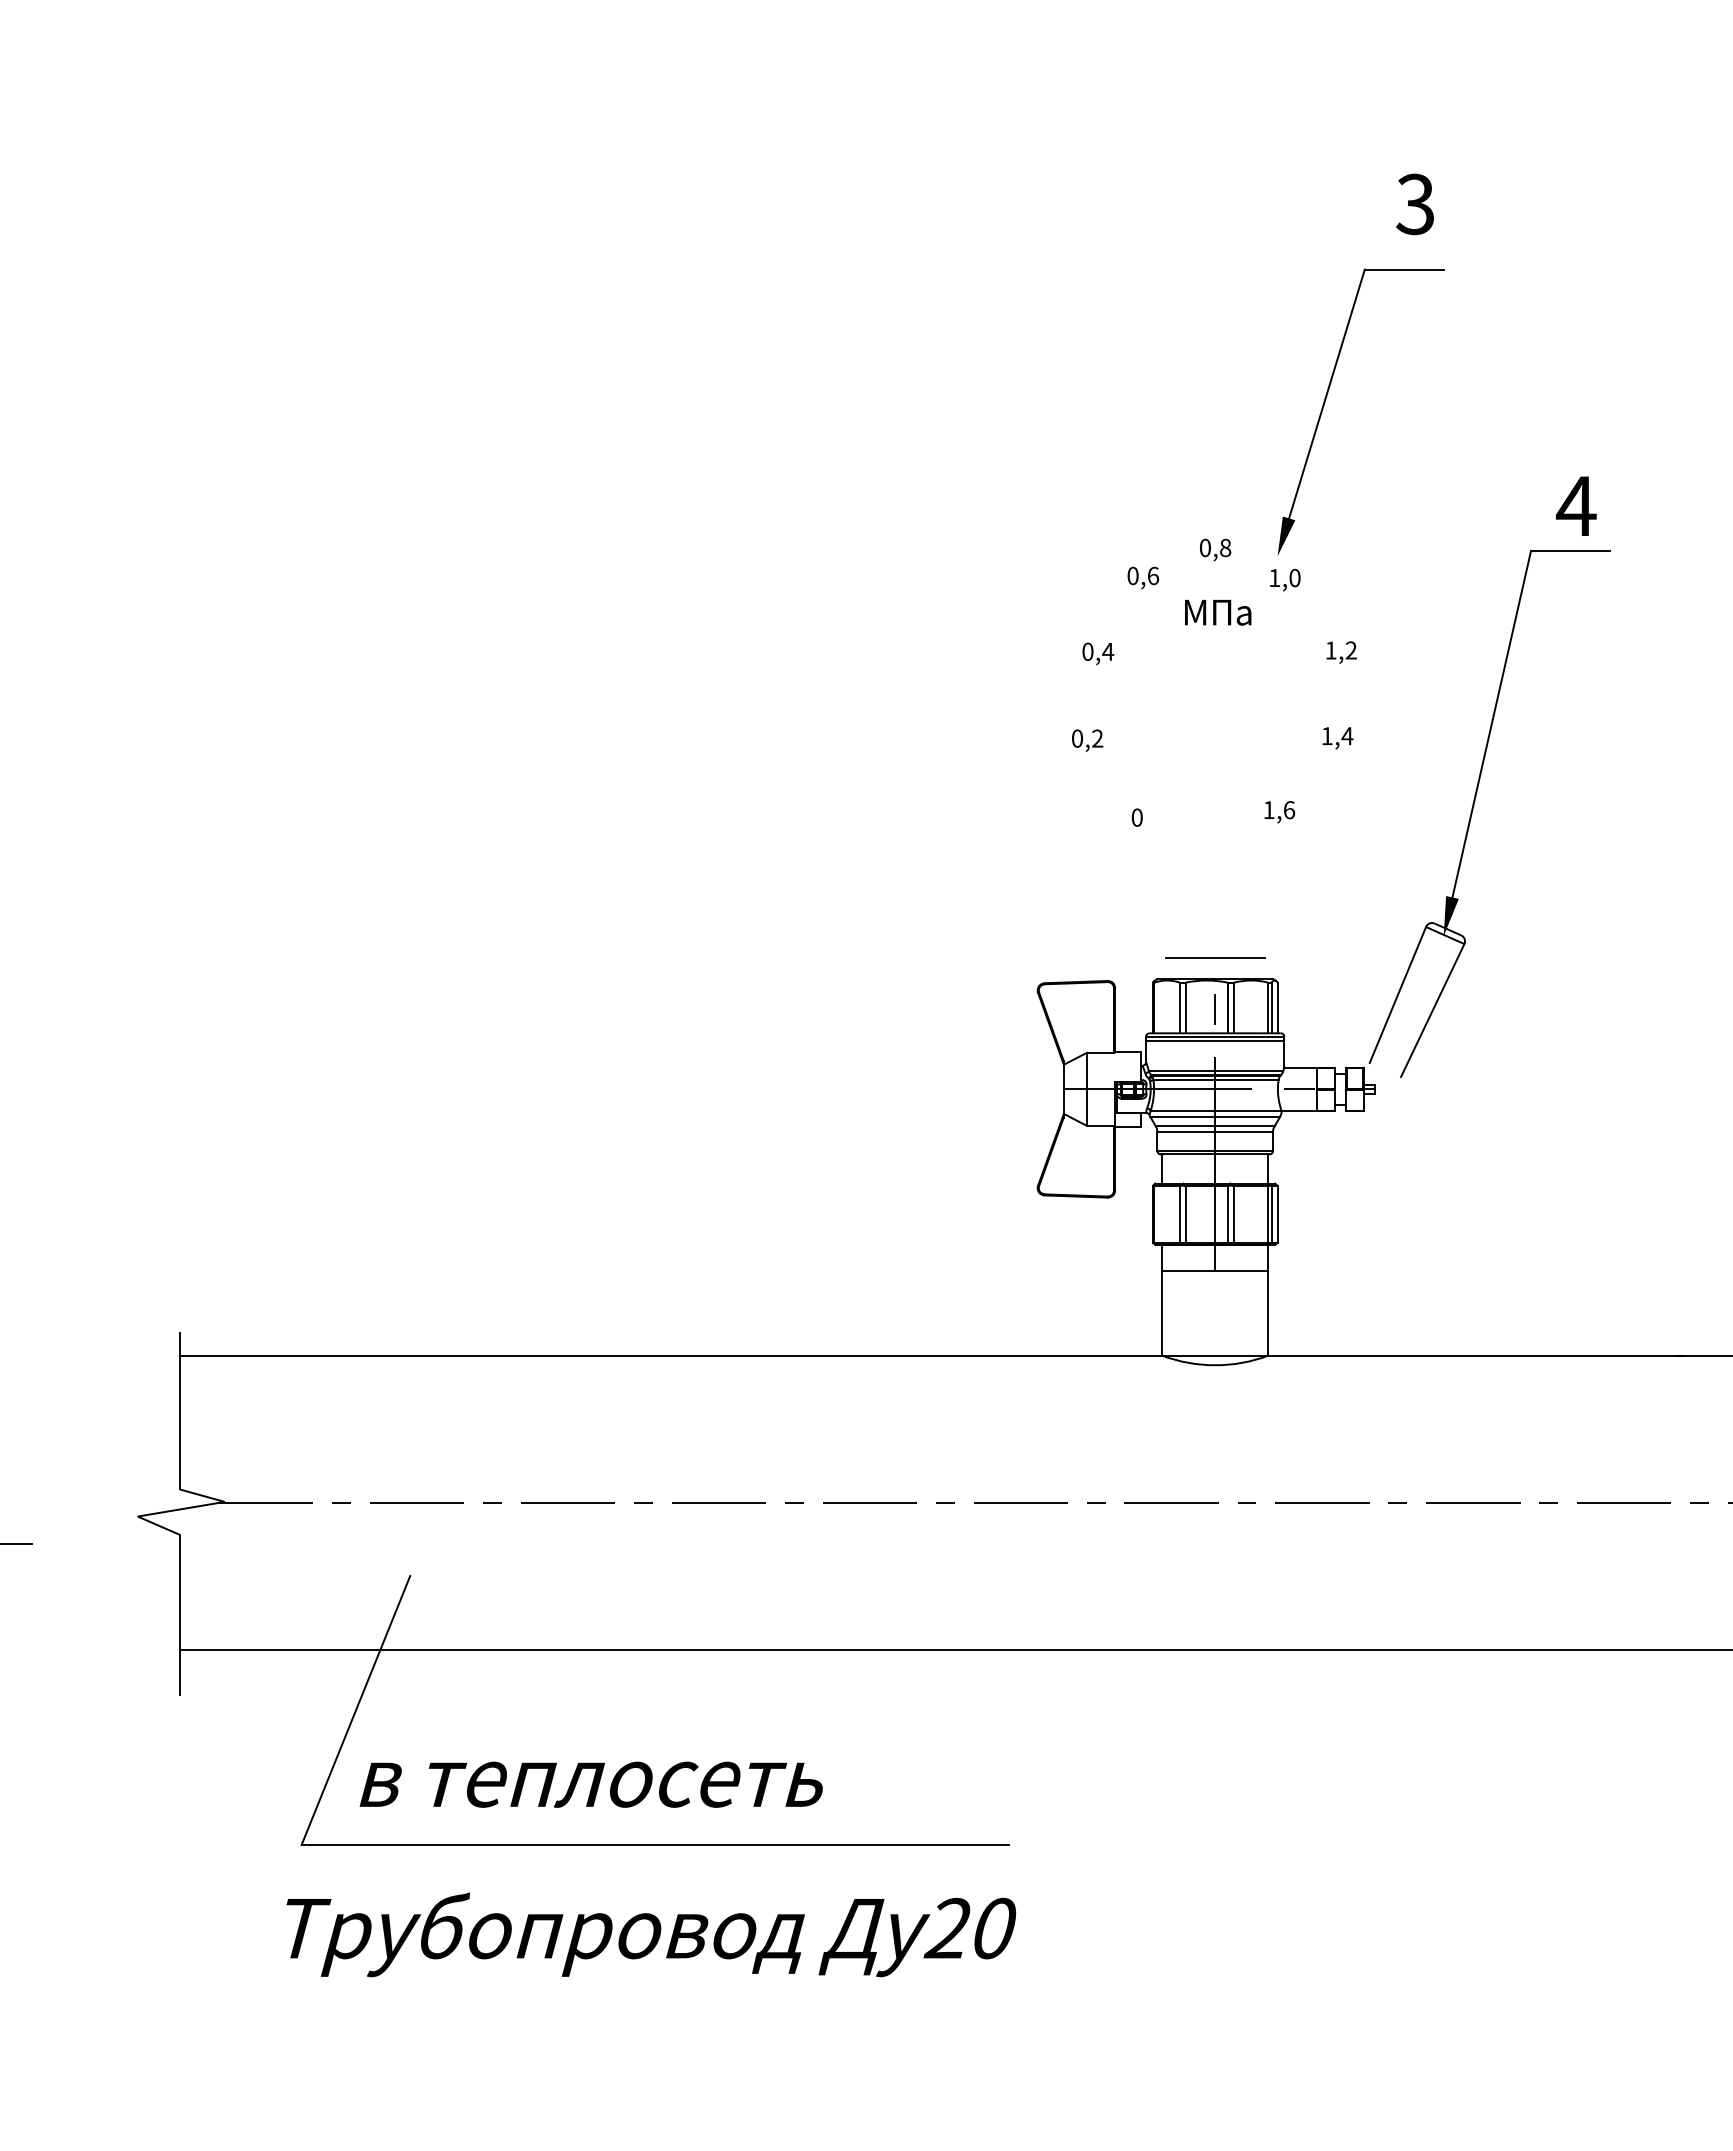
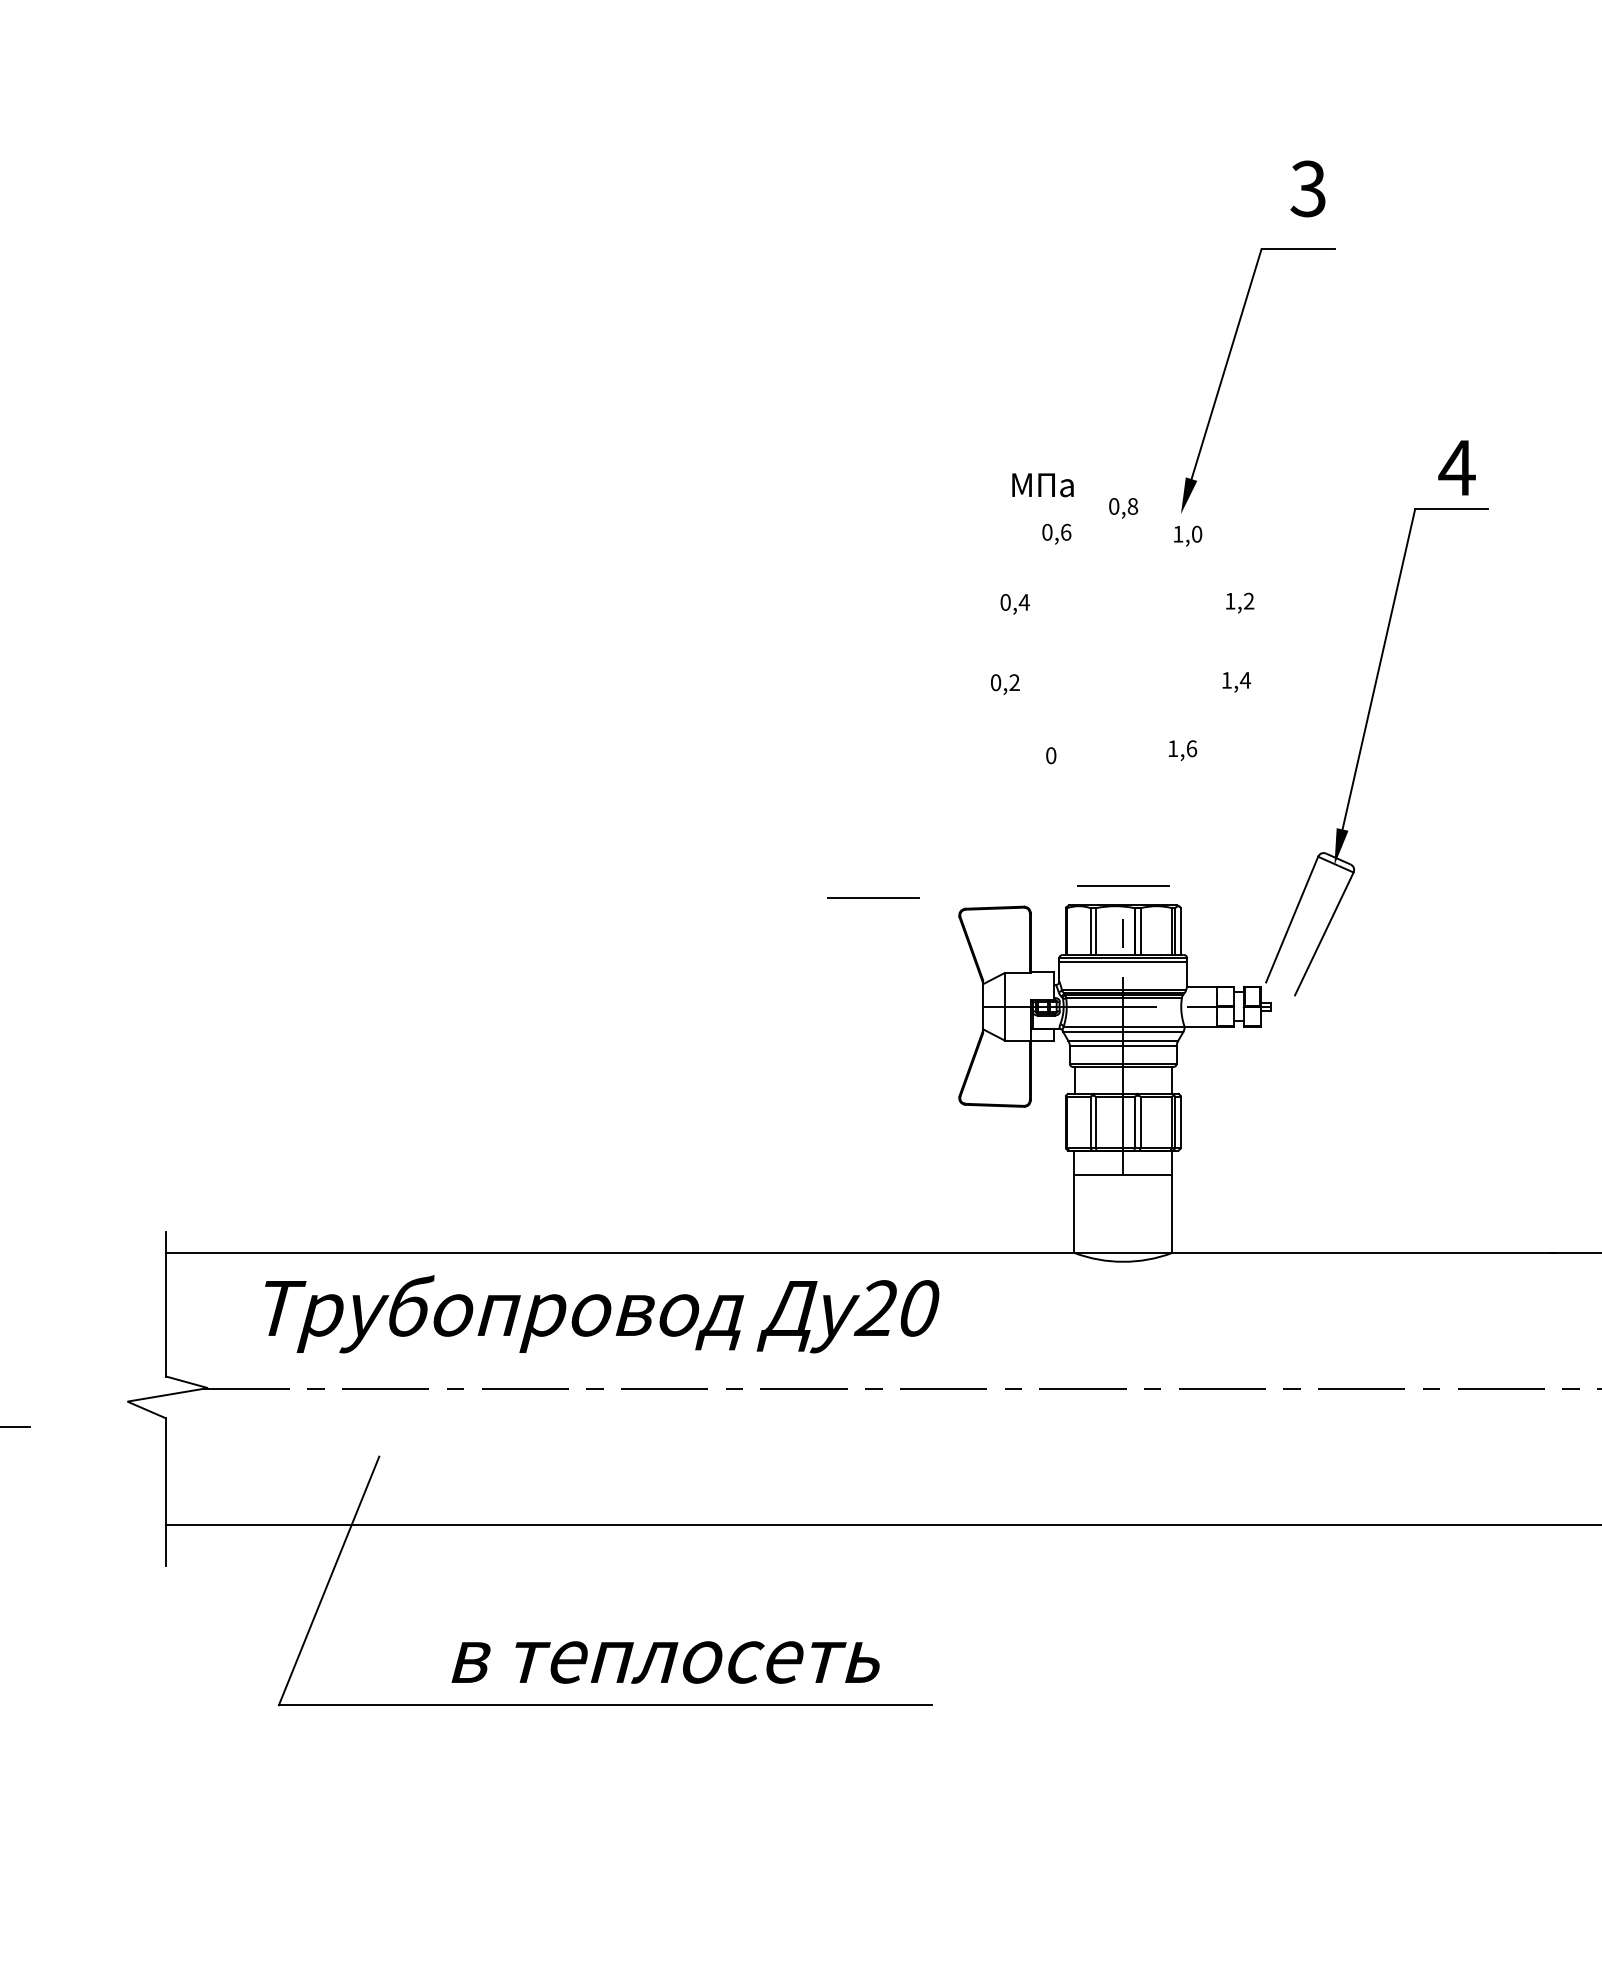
text: (1217, 612) -> (1042, 485), moved
line: (944, 971) -> (873, 897), added
text: (591, 1784) -> (665, 1662), moved
text: (651, 1935) -> (602, 1314), moved

